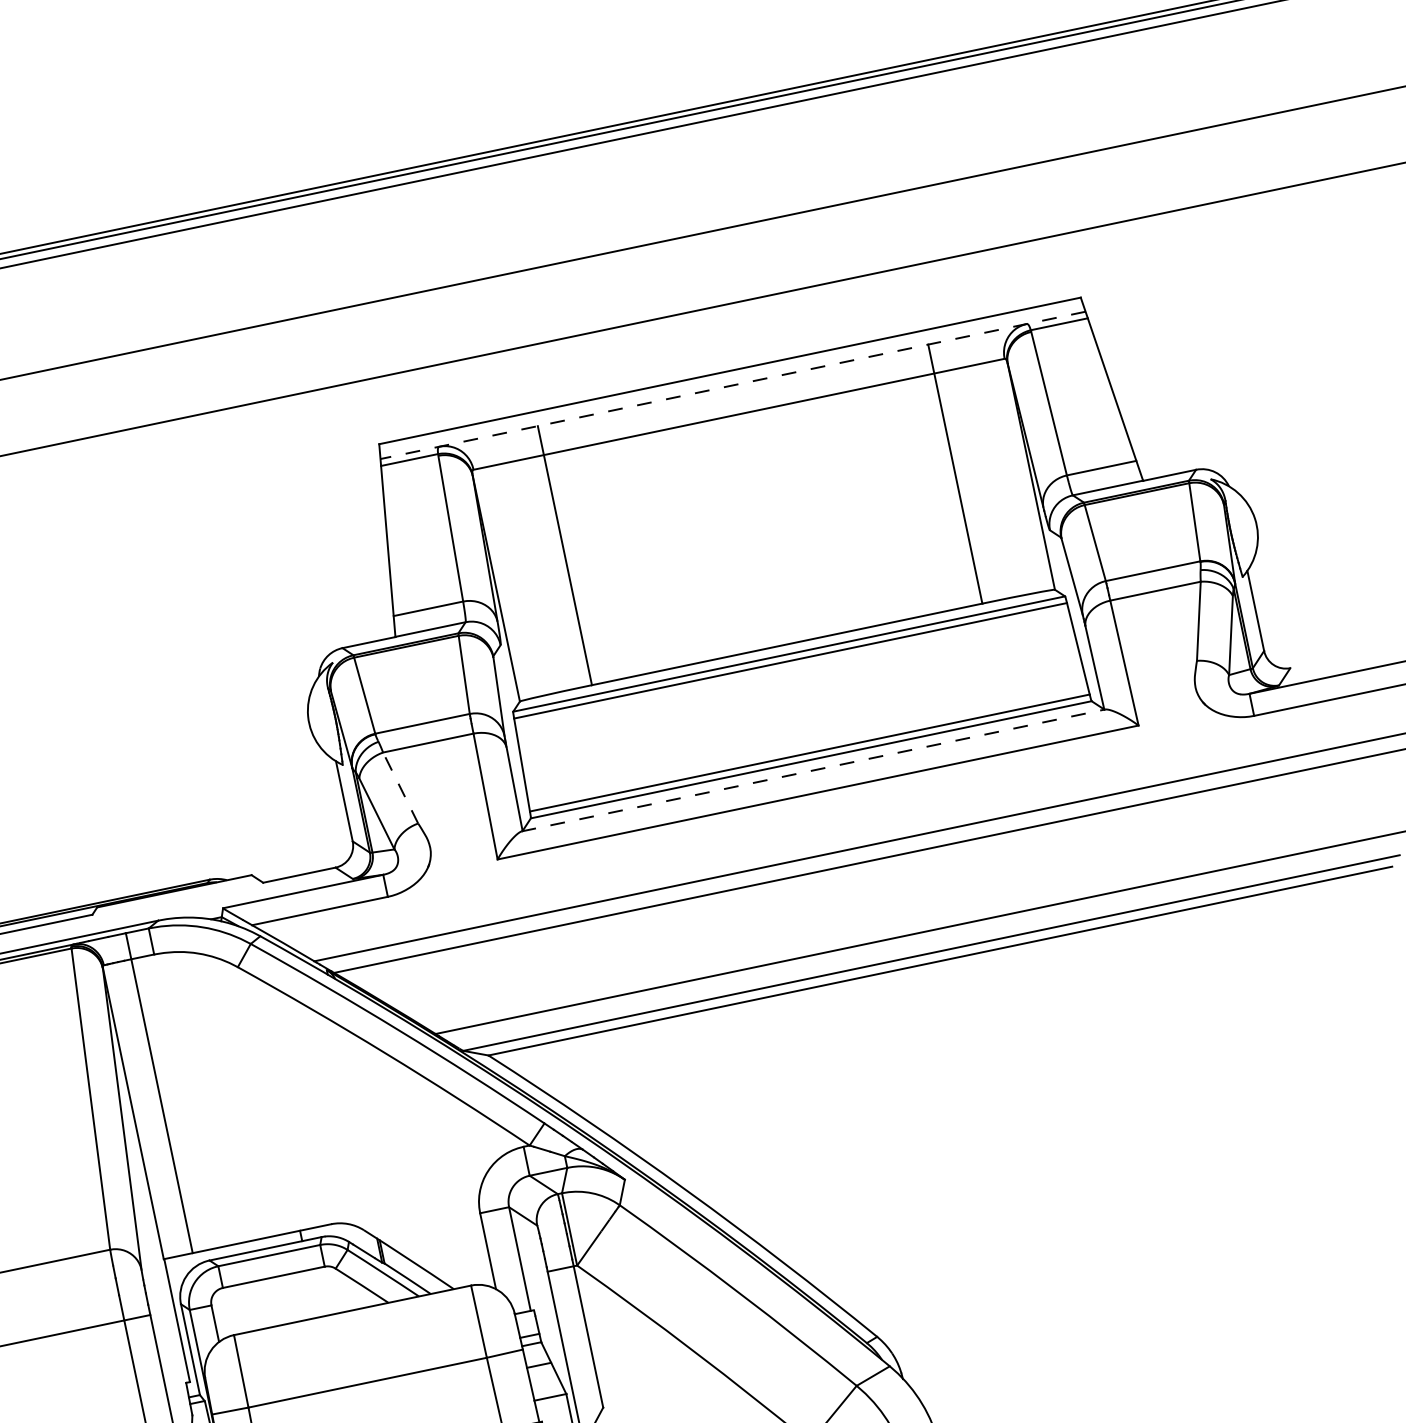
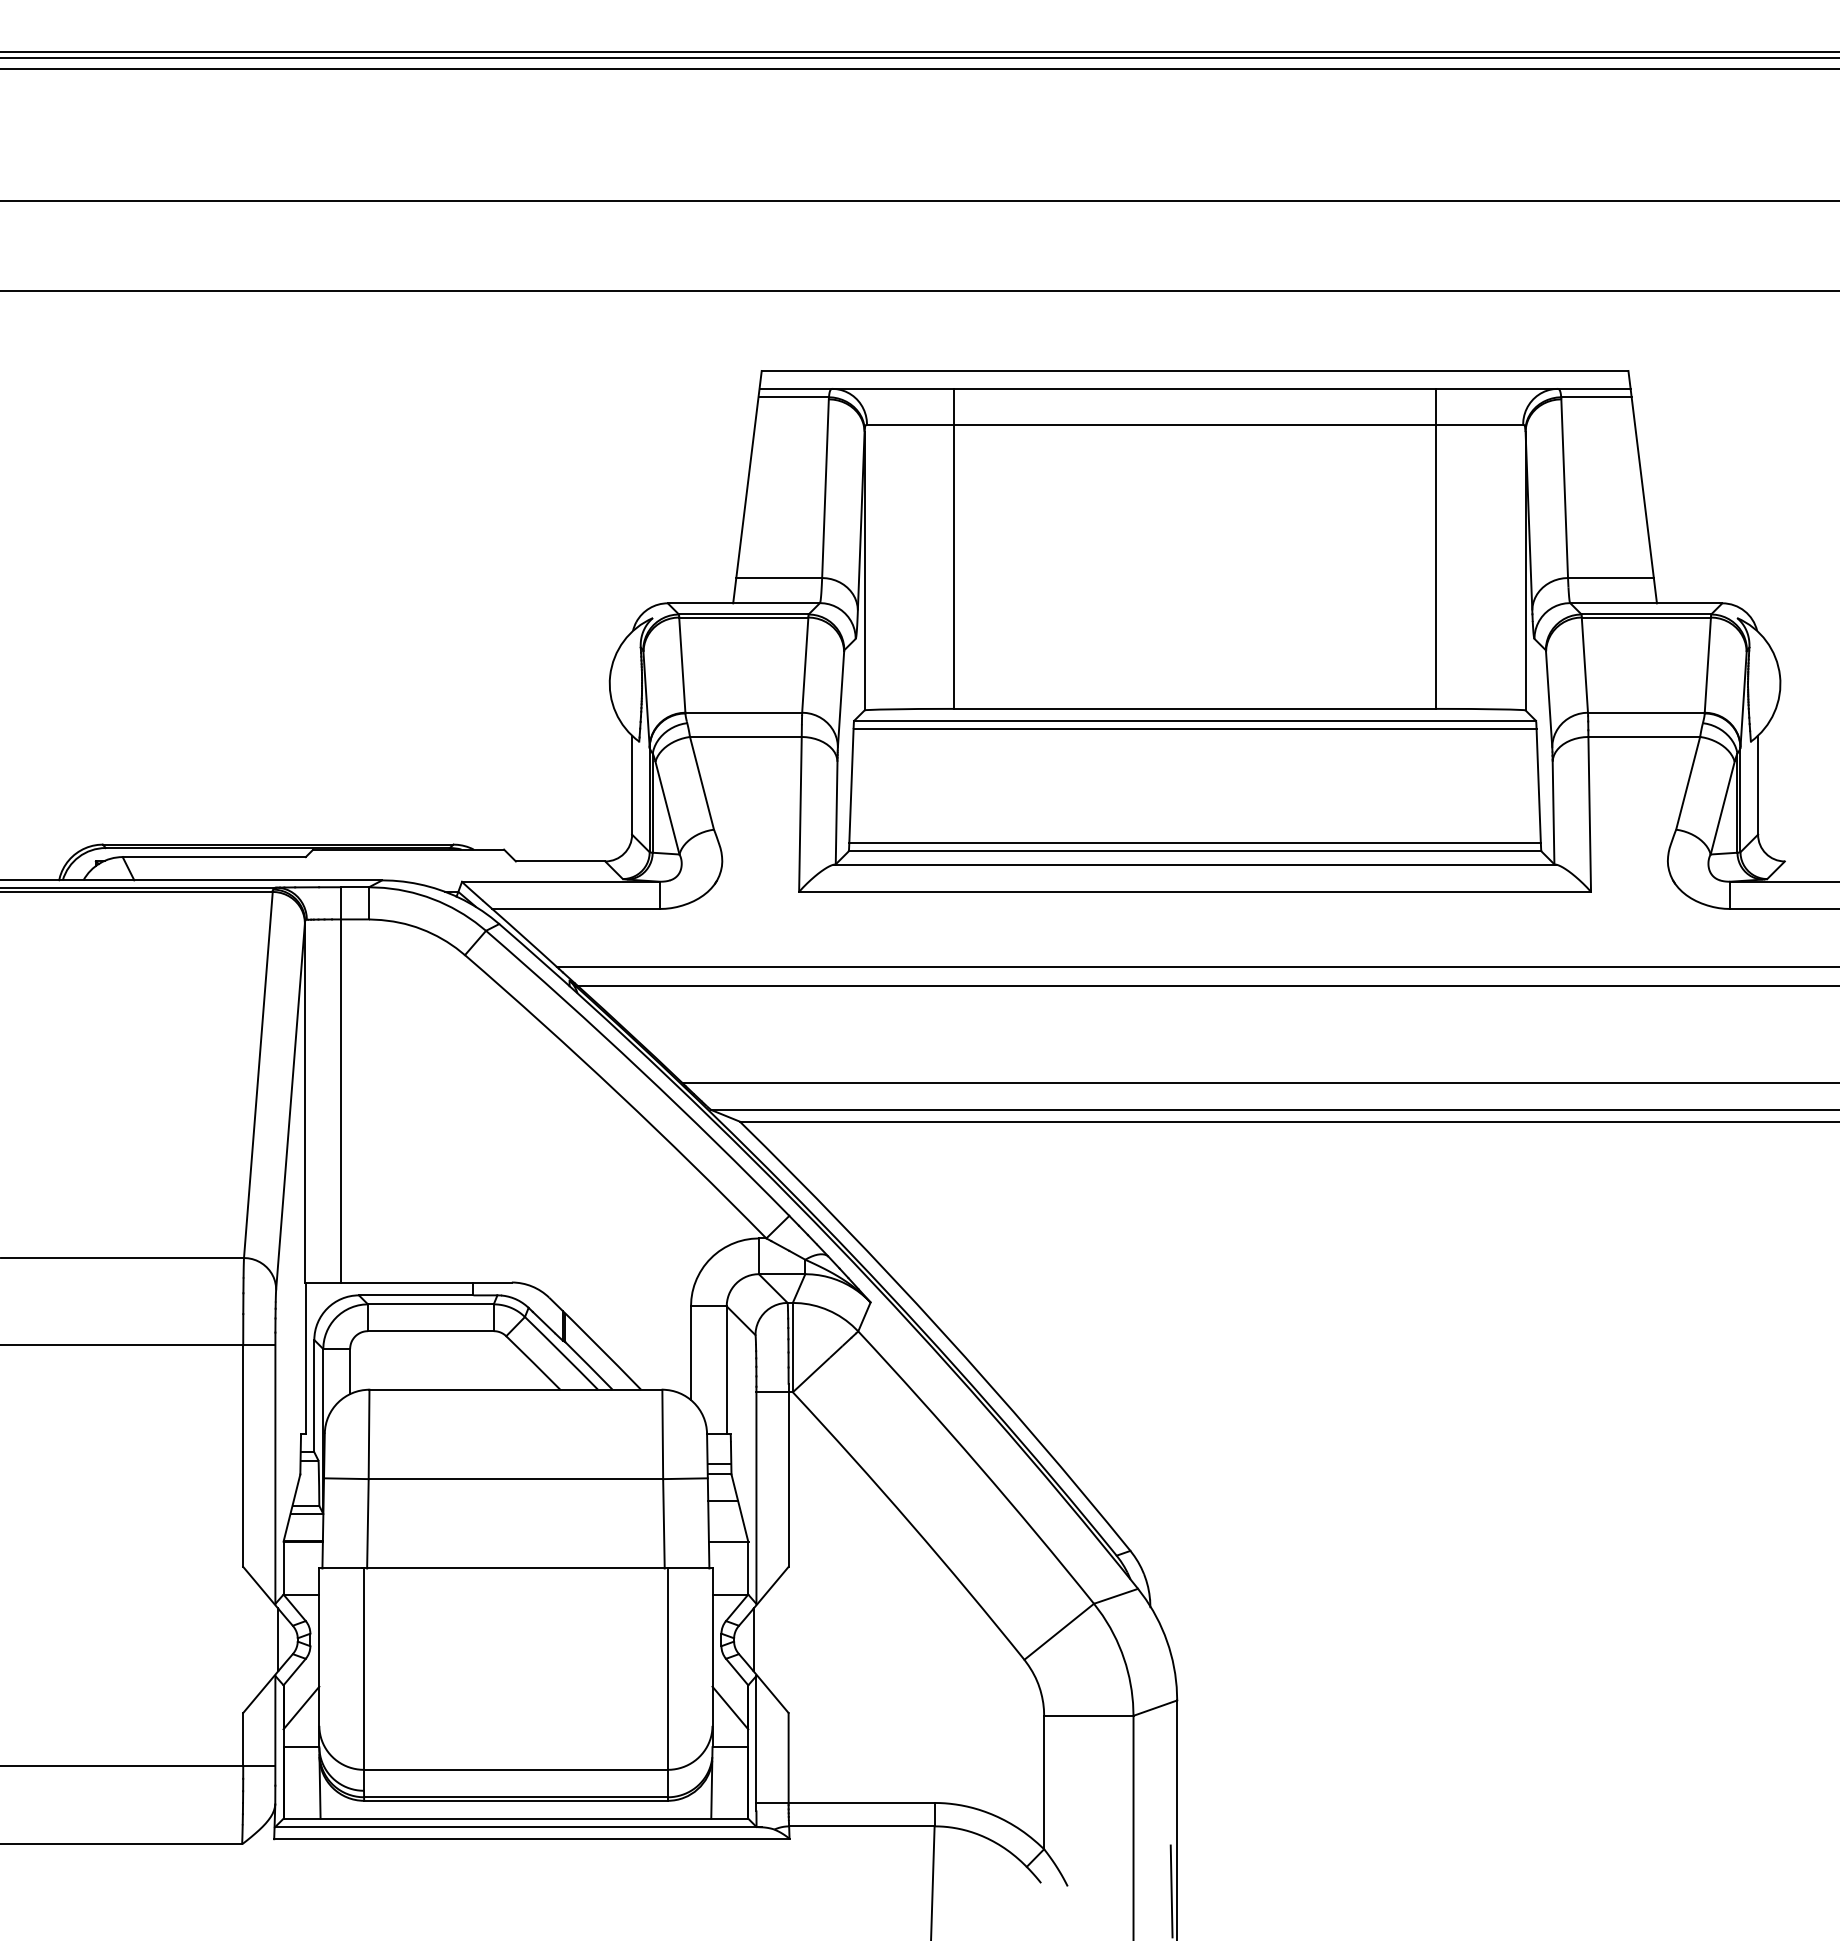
line: (733, 385) -> (1195, 388), dashed -> solid
line: (813, 770) -> (1195, 864), dashed -> solid
line: (401, 788) -> (702, 783), dashed -> solid

